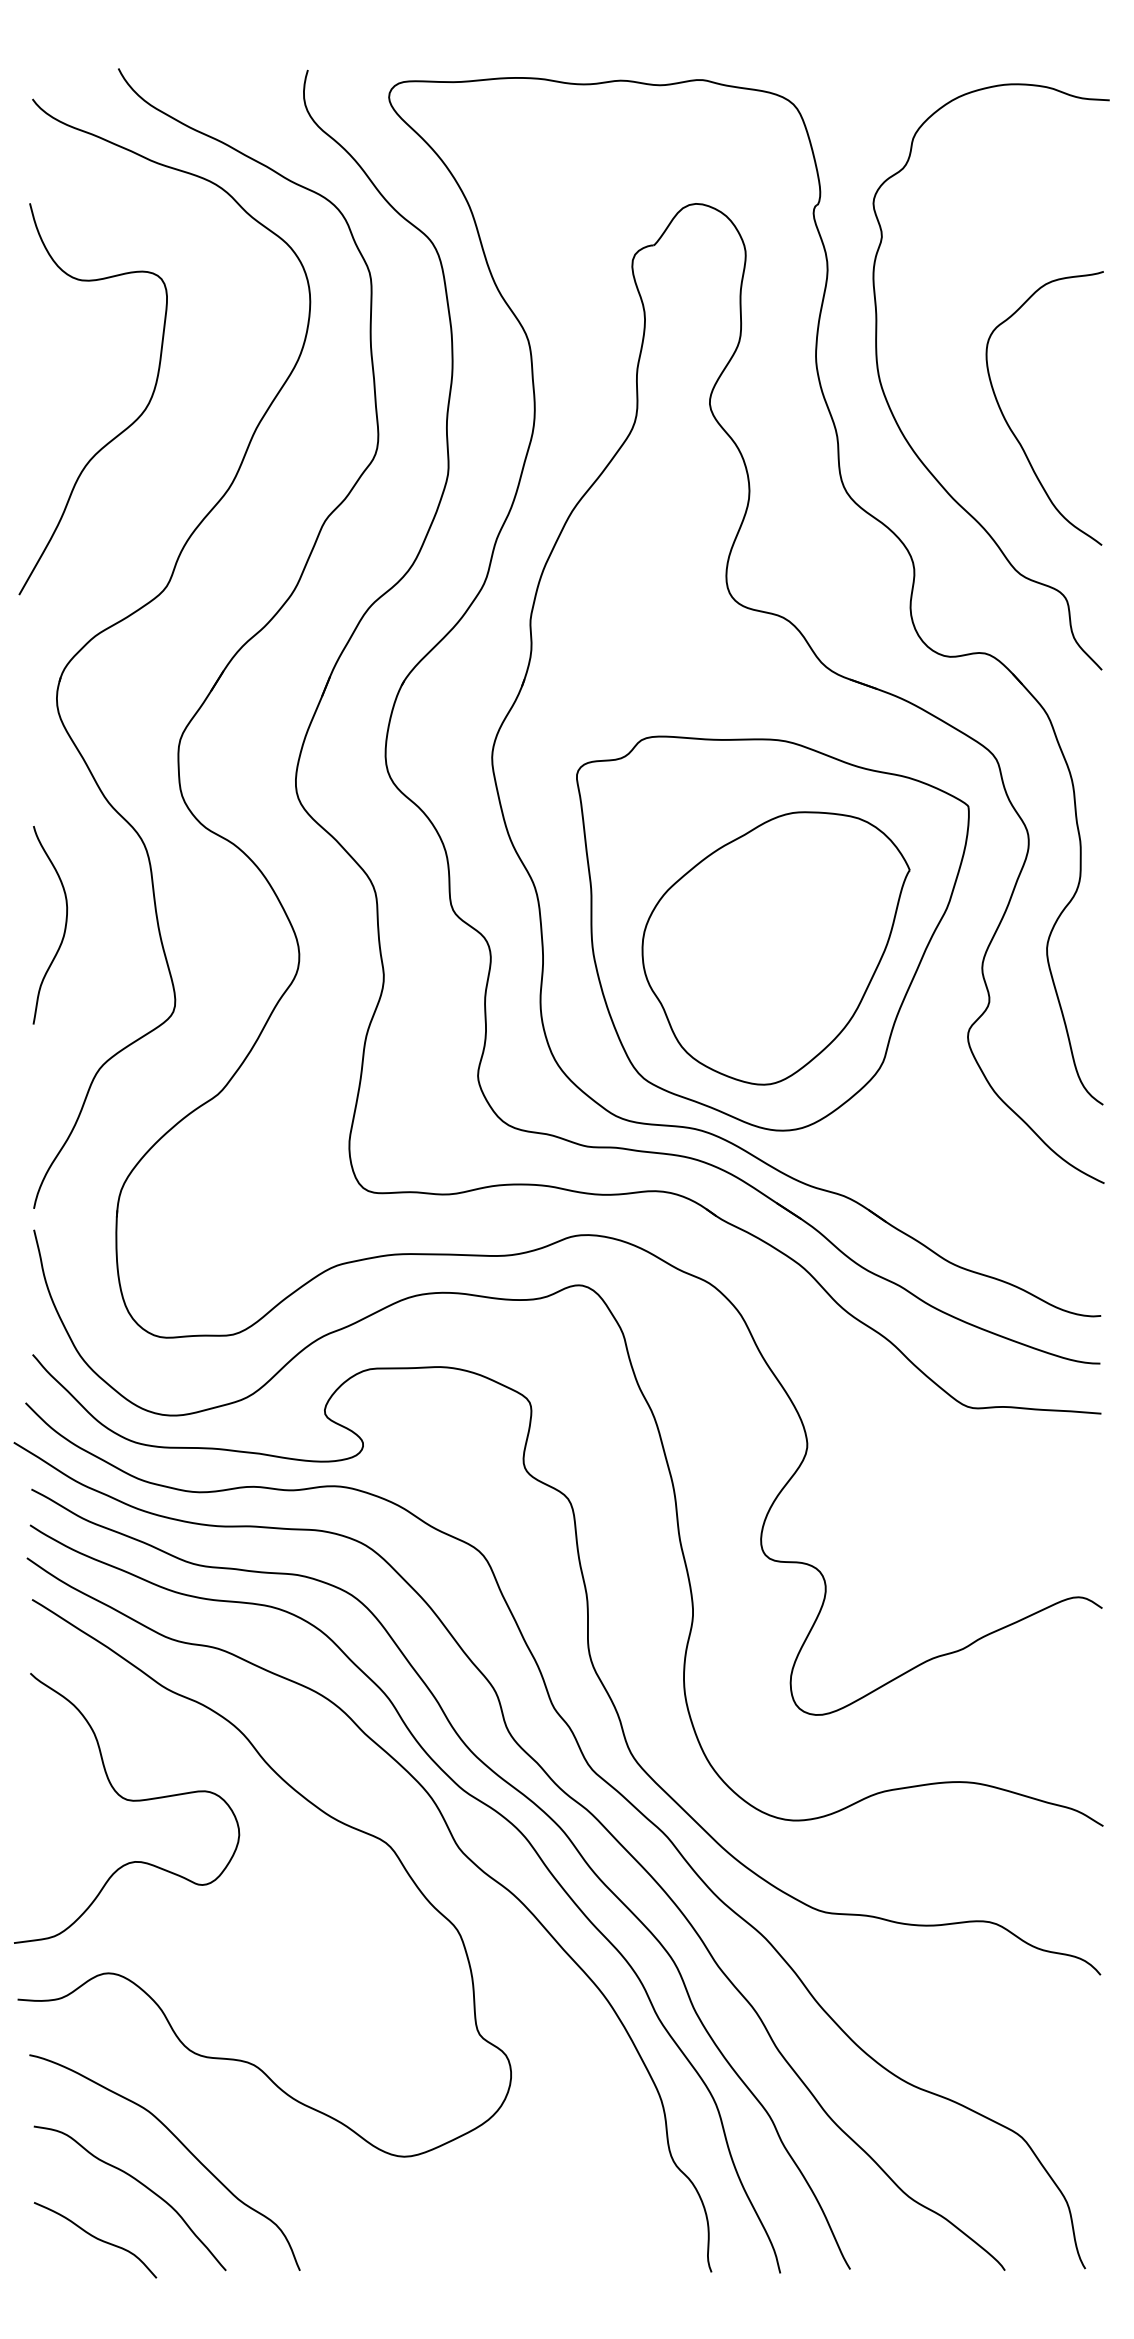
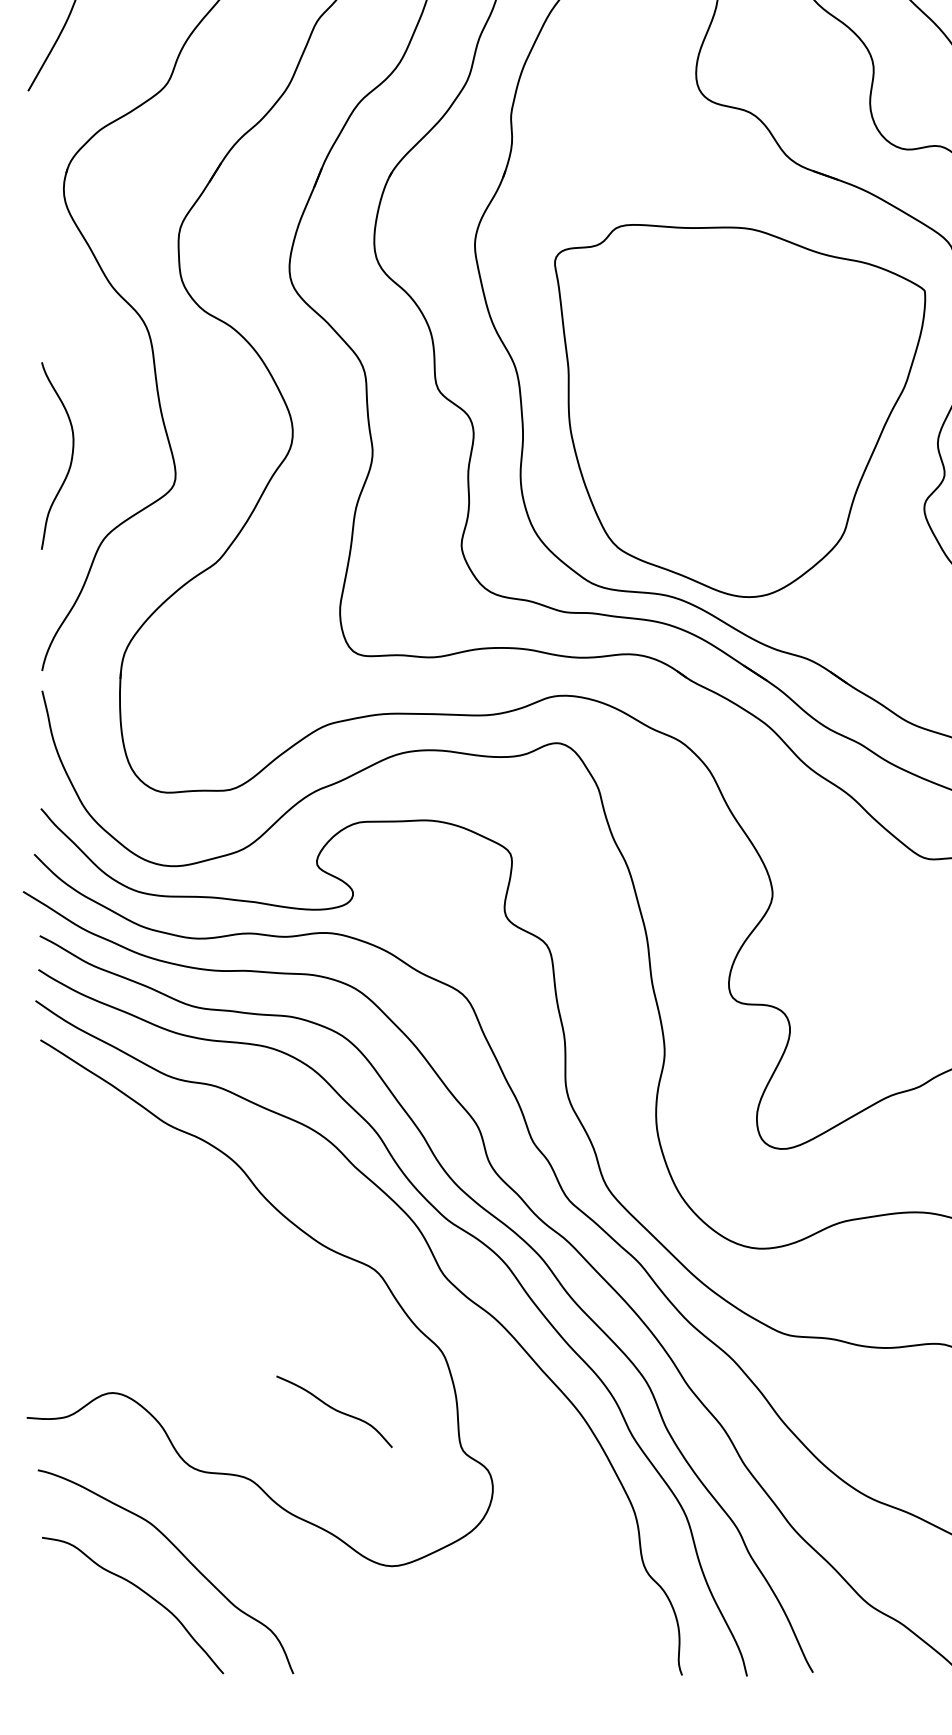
curve: (64, 926) -> (71, 457), moved
part: (775, 948) -> (742, 425), removed
curve: (129, 1801) -> (132, 1230), removed
curve: (96, 2239) -> (335, 1411), moved

